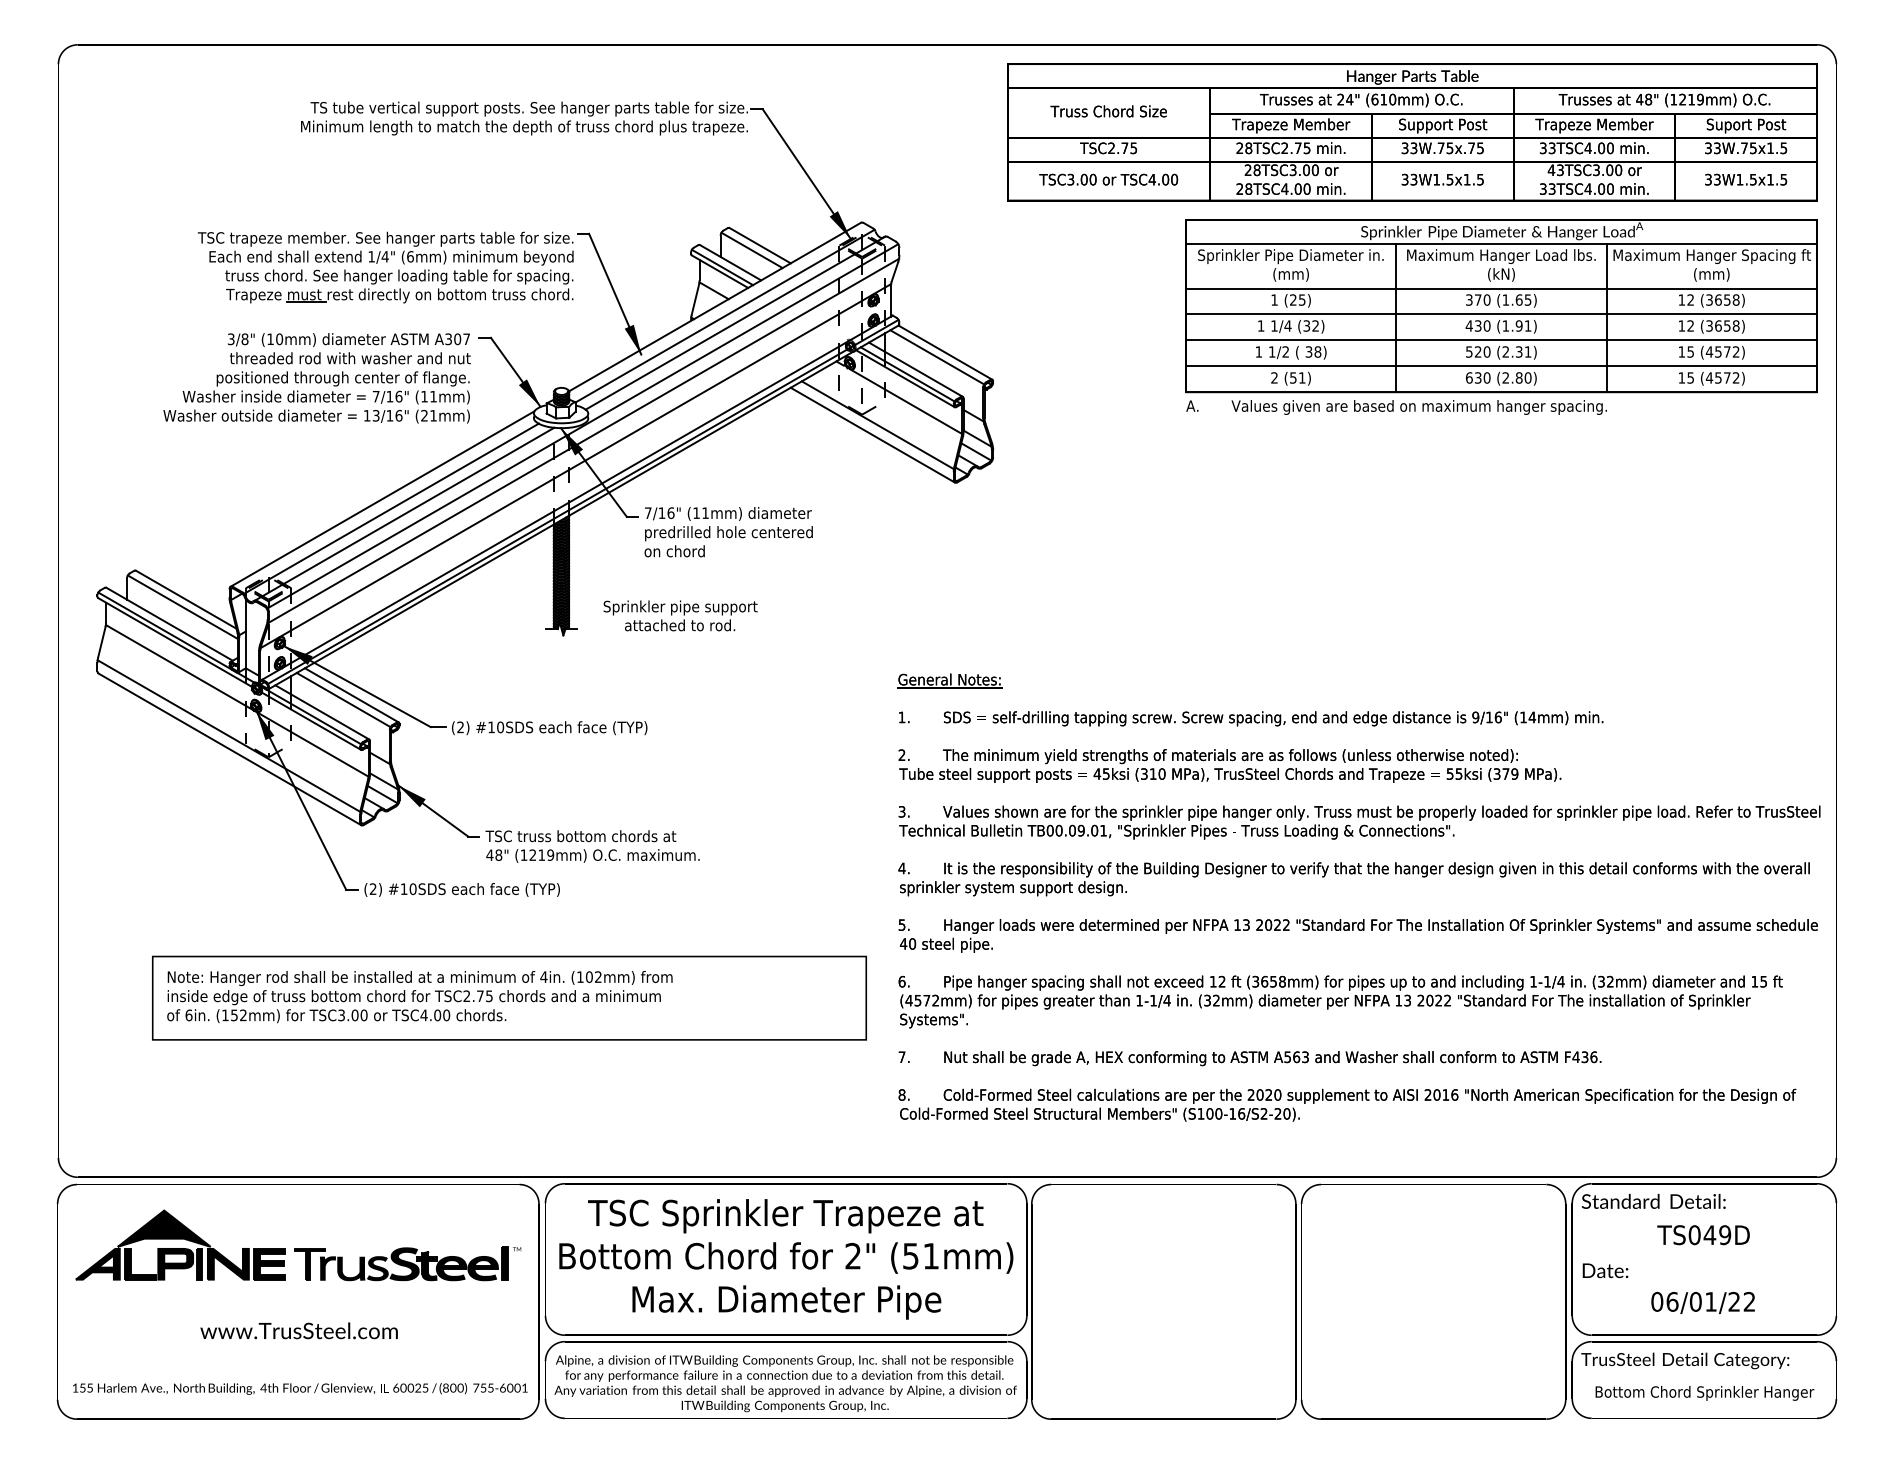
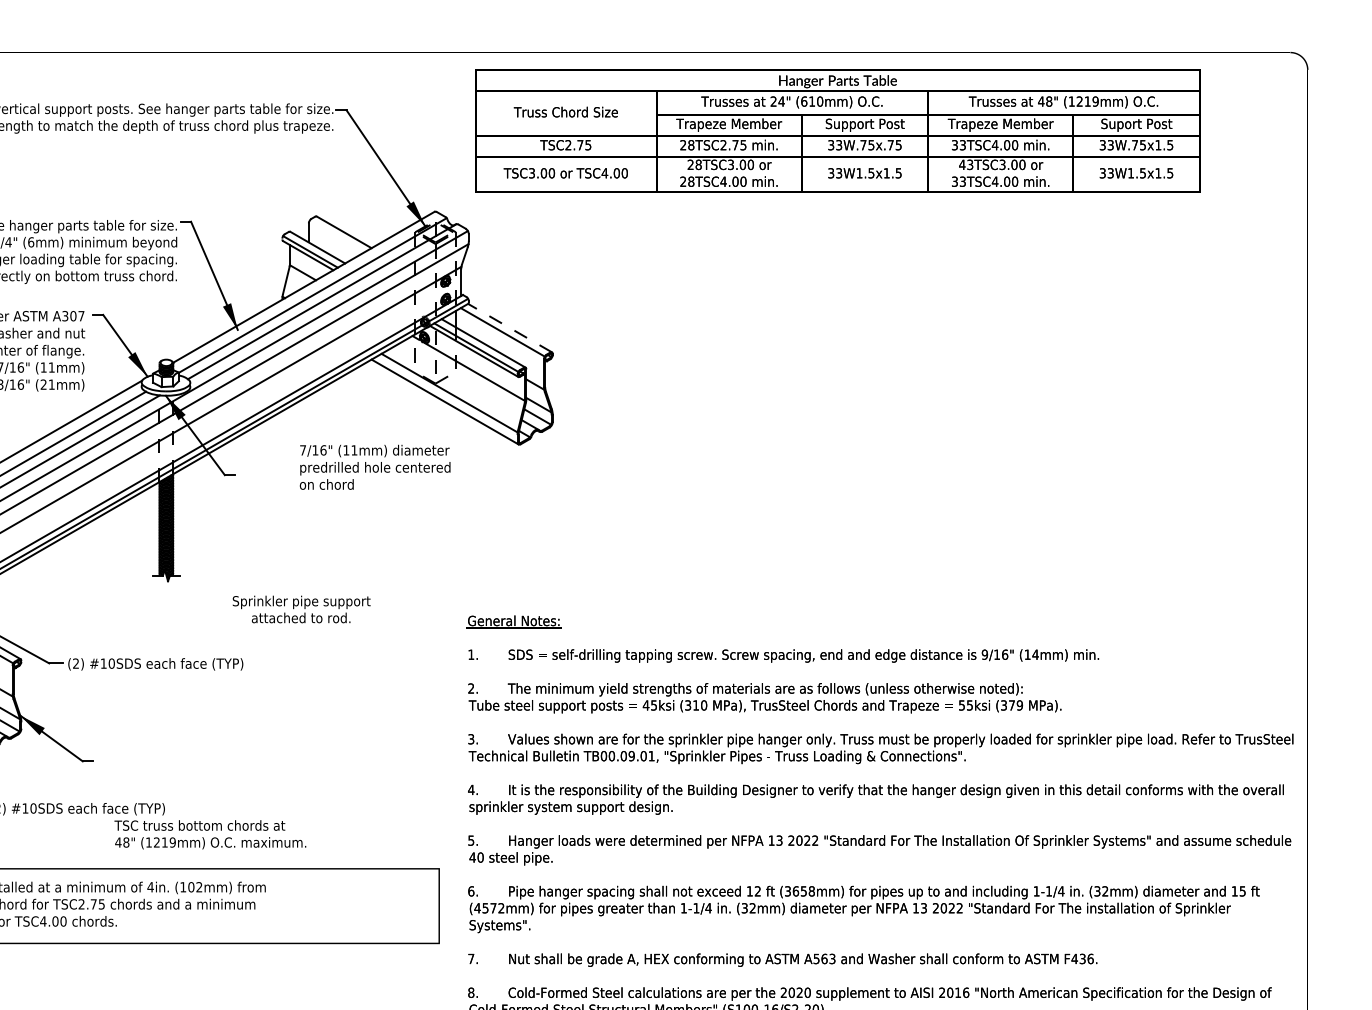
part: (1412, 132) -> (837, 131), moved
line: (751, 250) -> (336, 236), removed
part: (1501, 316) -> (1007, 295), removed
line: (945, 352) -> (510, 328), solid -> dashed
text: (728, 532) -> (374, 467), moved
text: (680, 615) -> (301, 609), moved
text: (592, 846) -> (210, 834), moved

